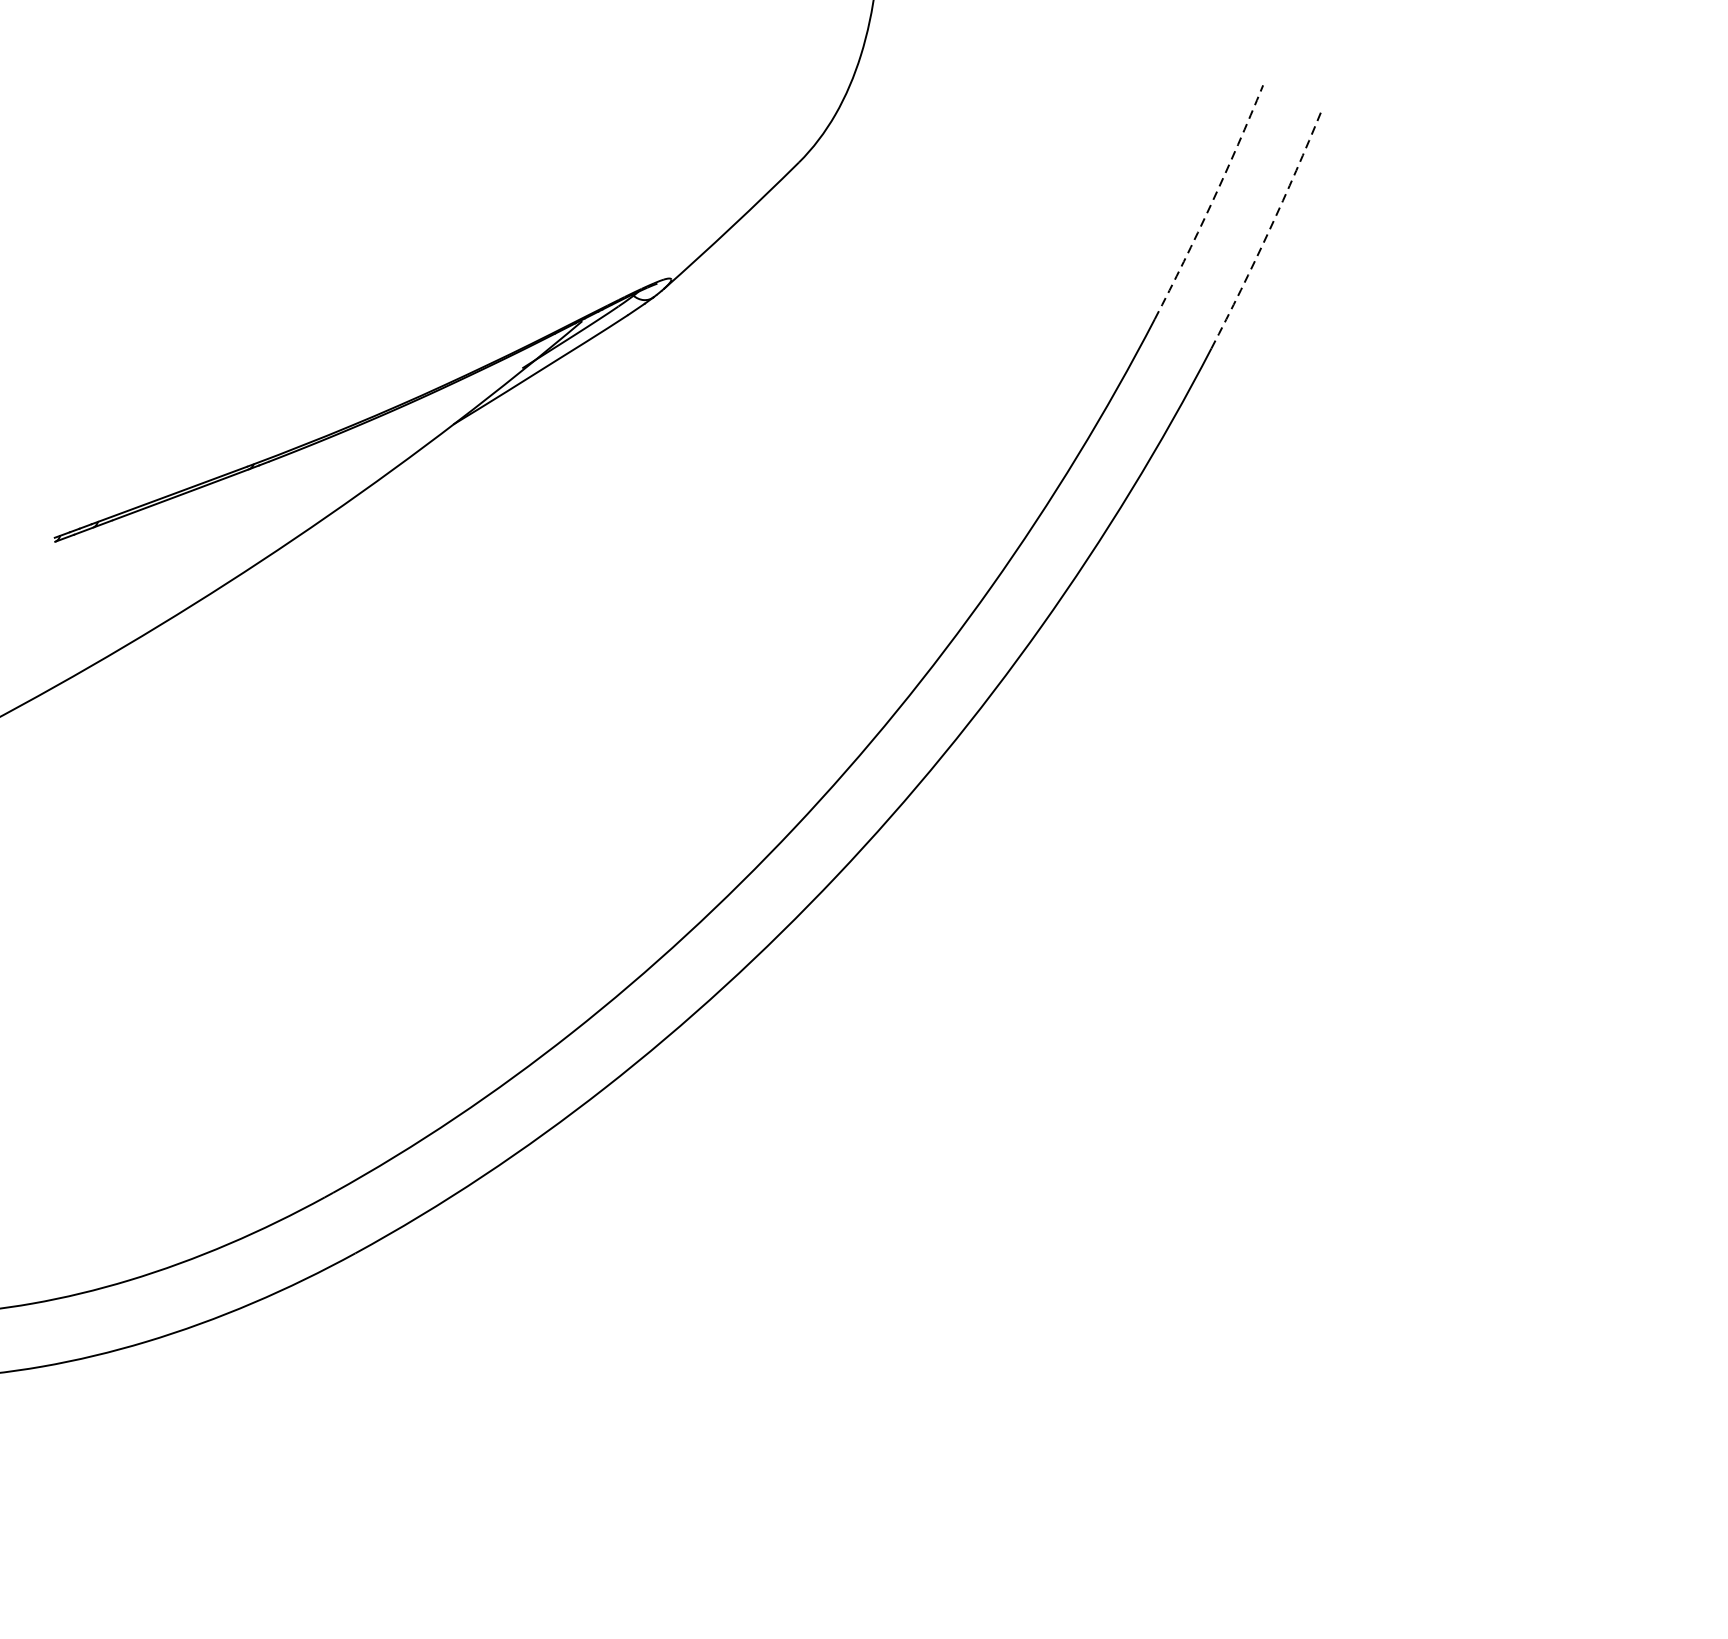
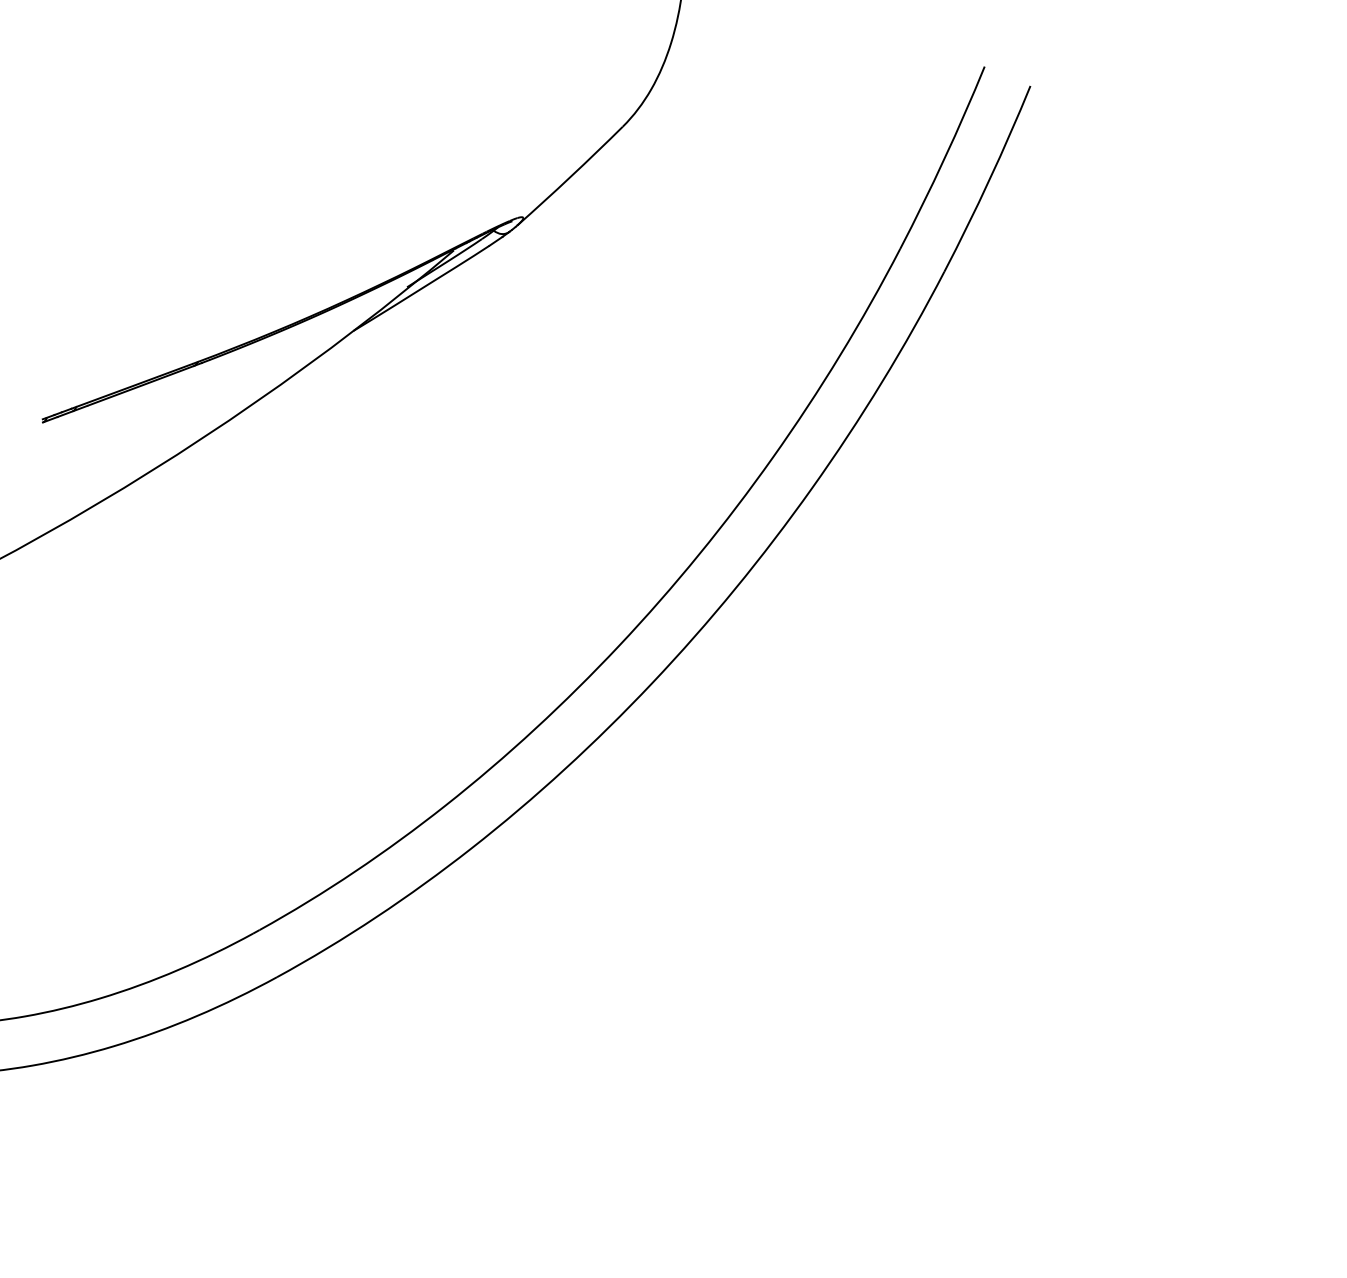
arc: (1211, 203) -> (944, 158), dashed -> solid
arc: (1269, 230) -> (989, 179), dashed -> solid

